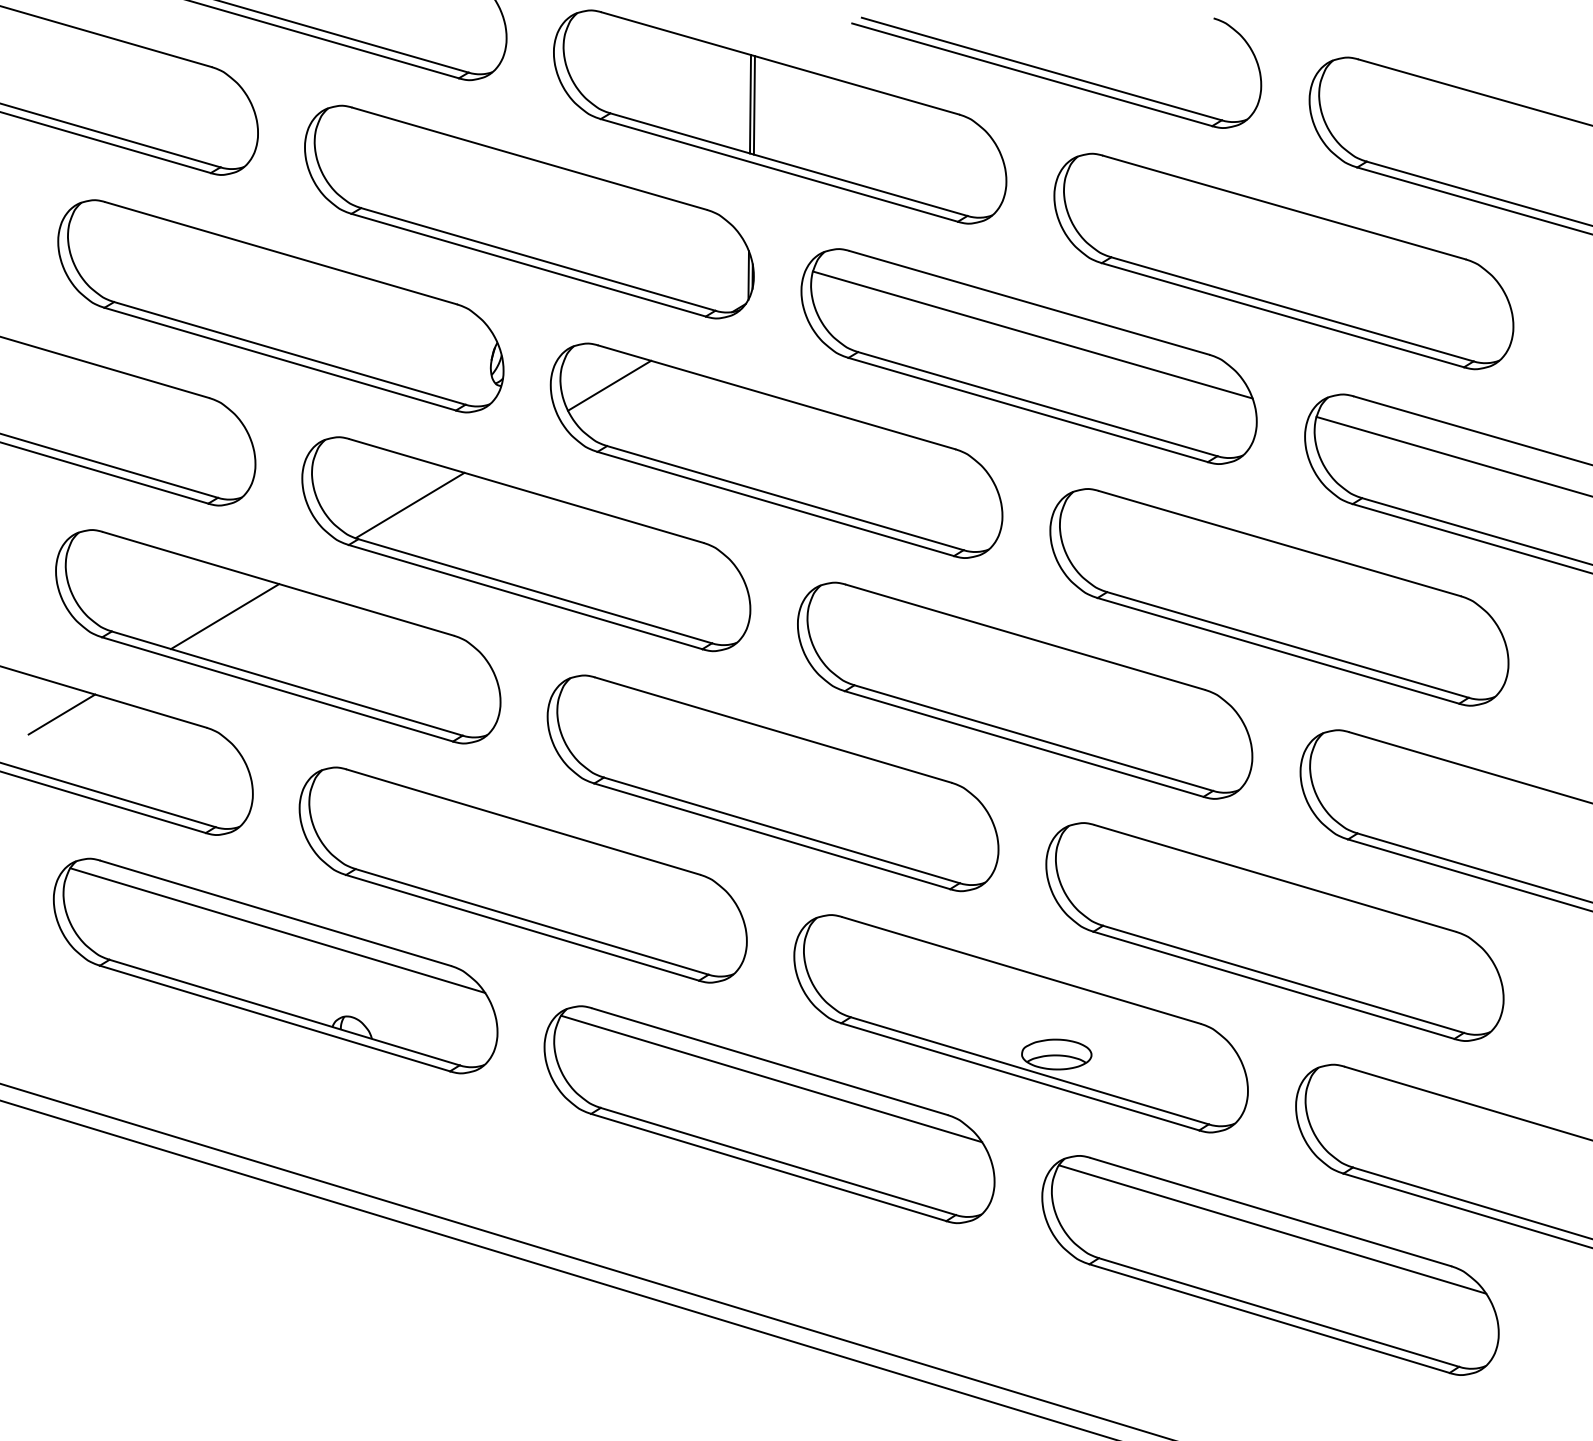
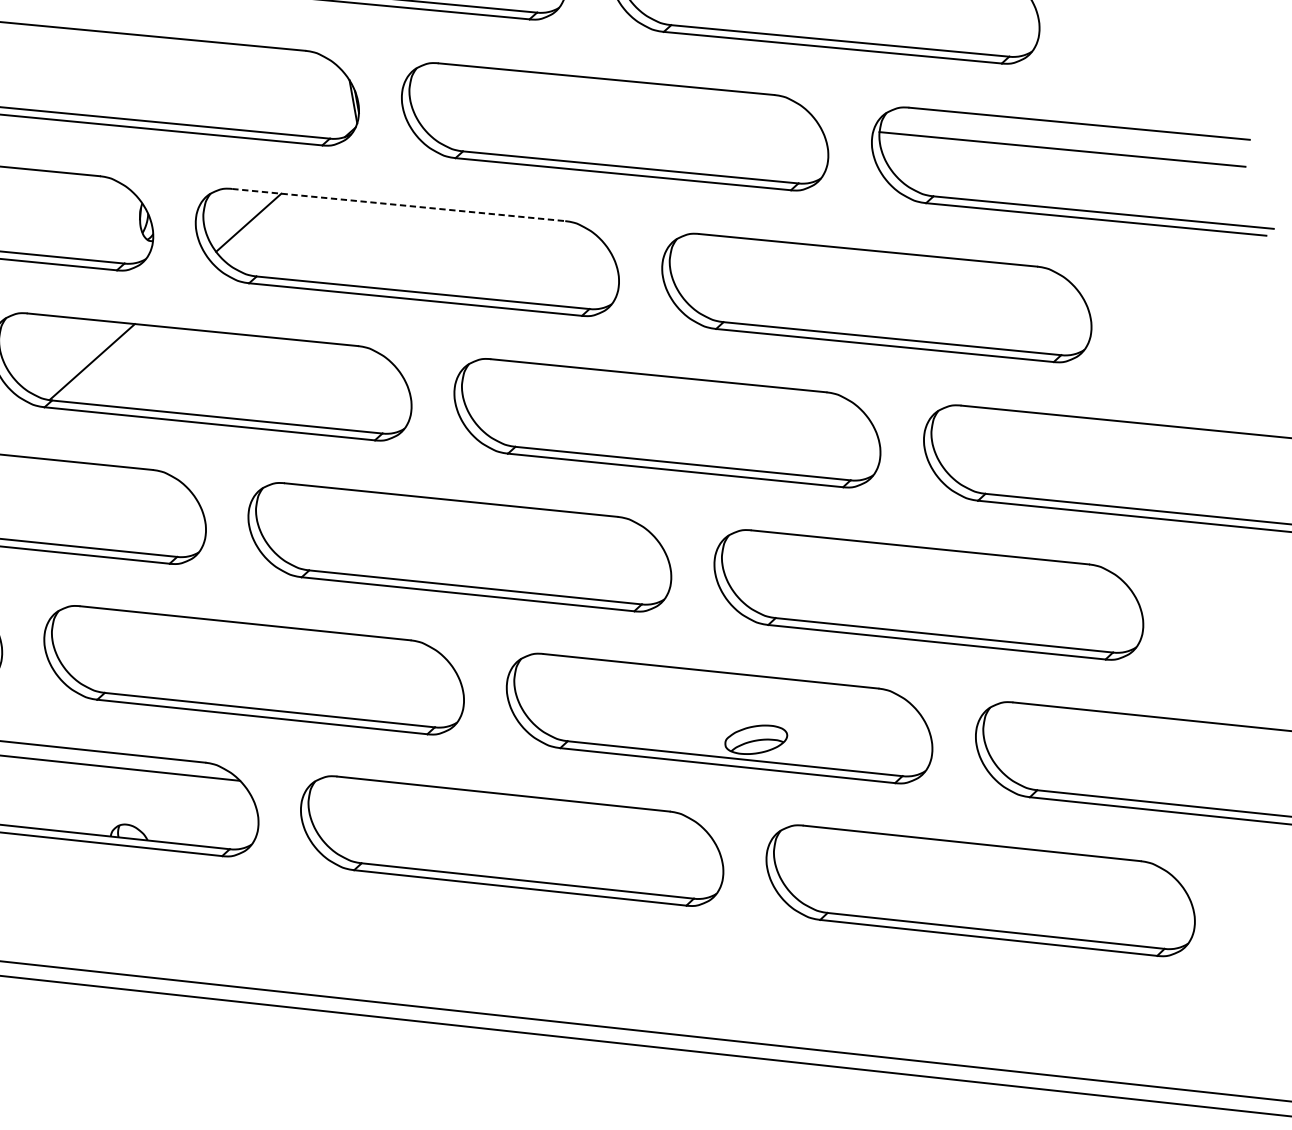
line: (1032, 334) -> (614, 106), removed
line: (776, 397) -> (398, 205), solid -> dashed
line: (771, 1078) -> (507, 808), removed
line: (1272, 1229) -> (976, 858), removed

